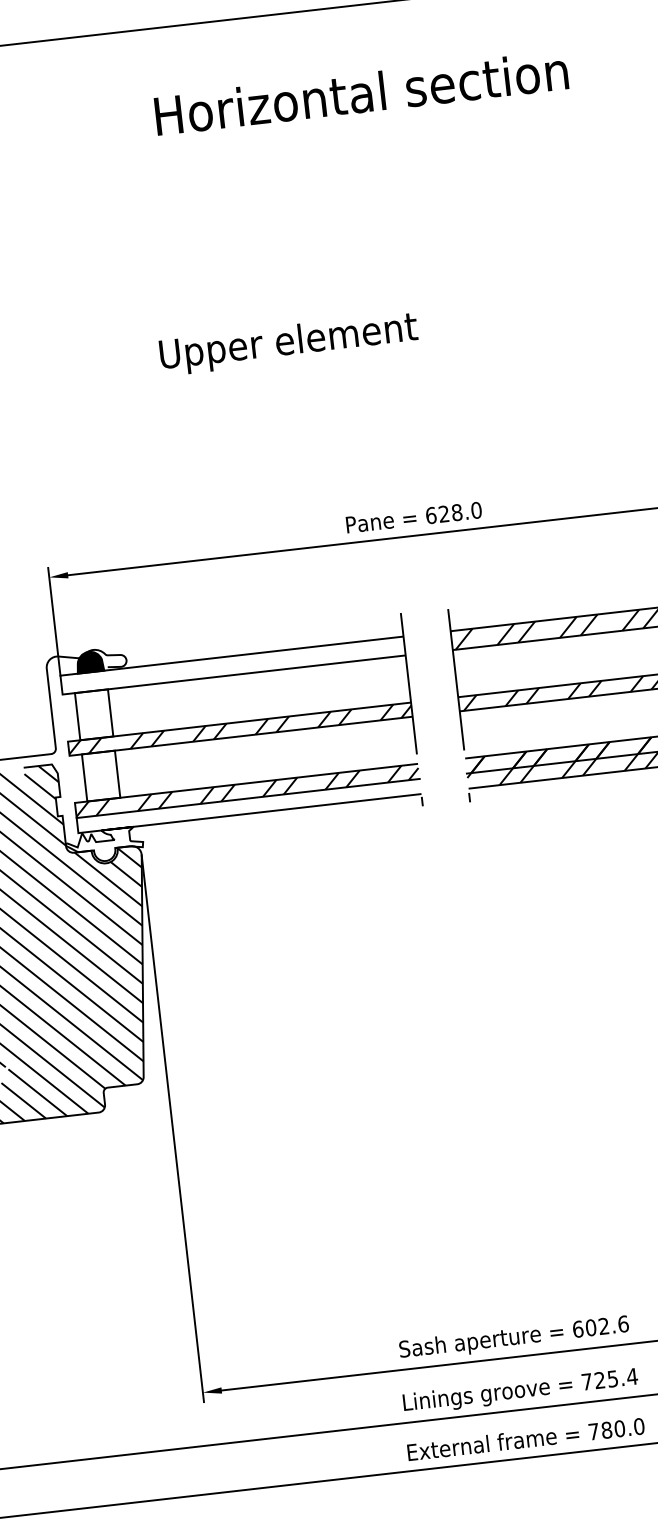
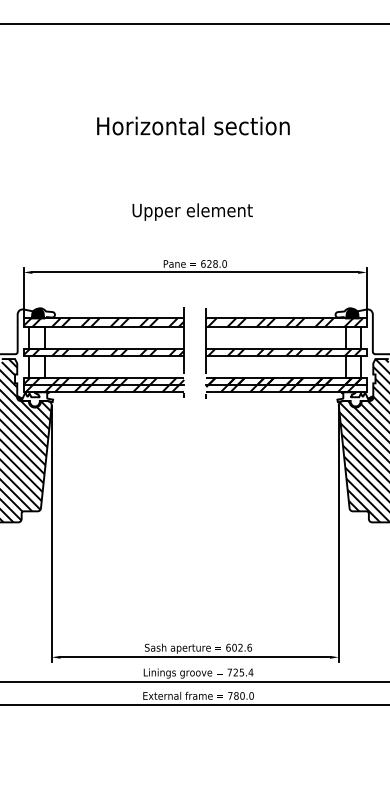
text: (361, 91) -> (193, 125), moved
text: (288, 342) -> (192, 211), moved
hatch: (232, 664) -> (103, 322), added
hatch: (245, 806) -> (102, 388), added

